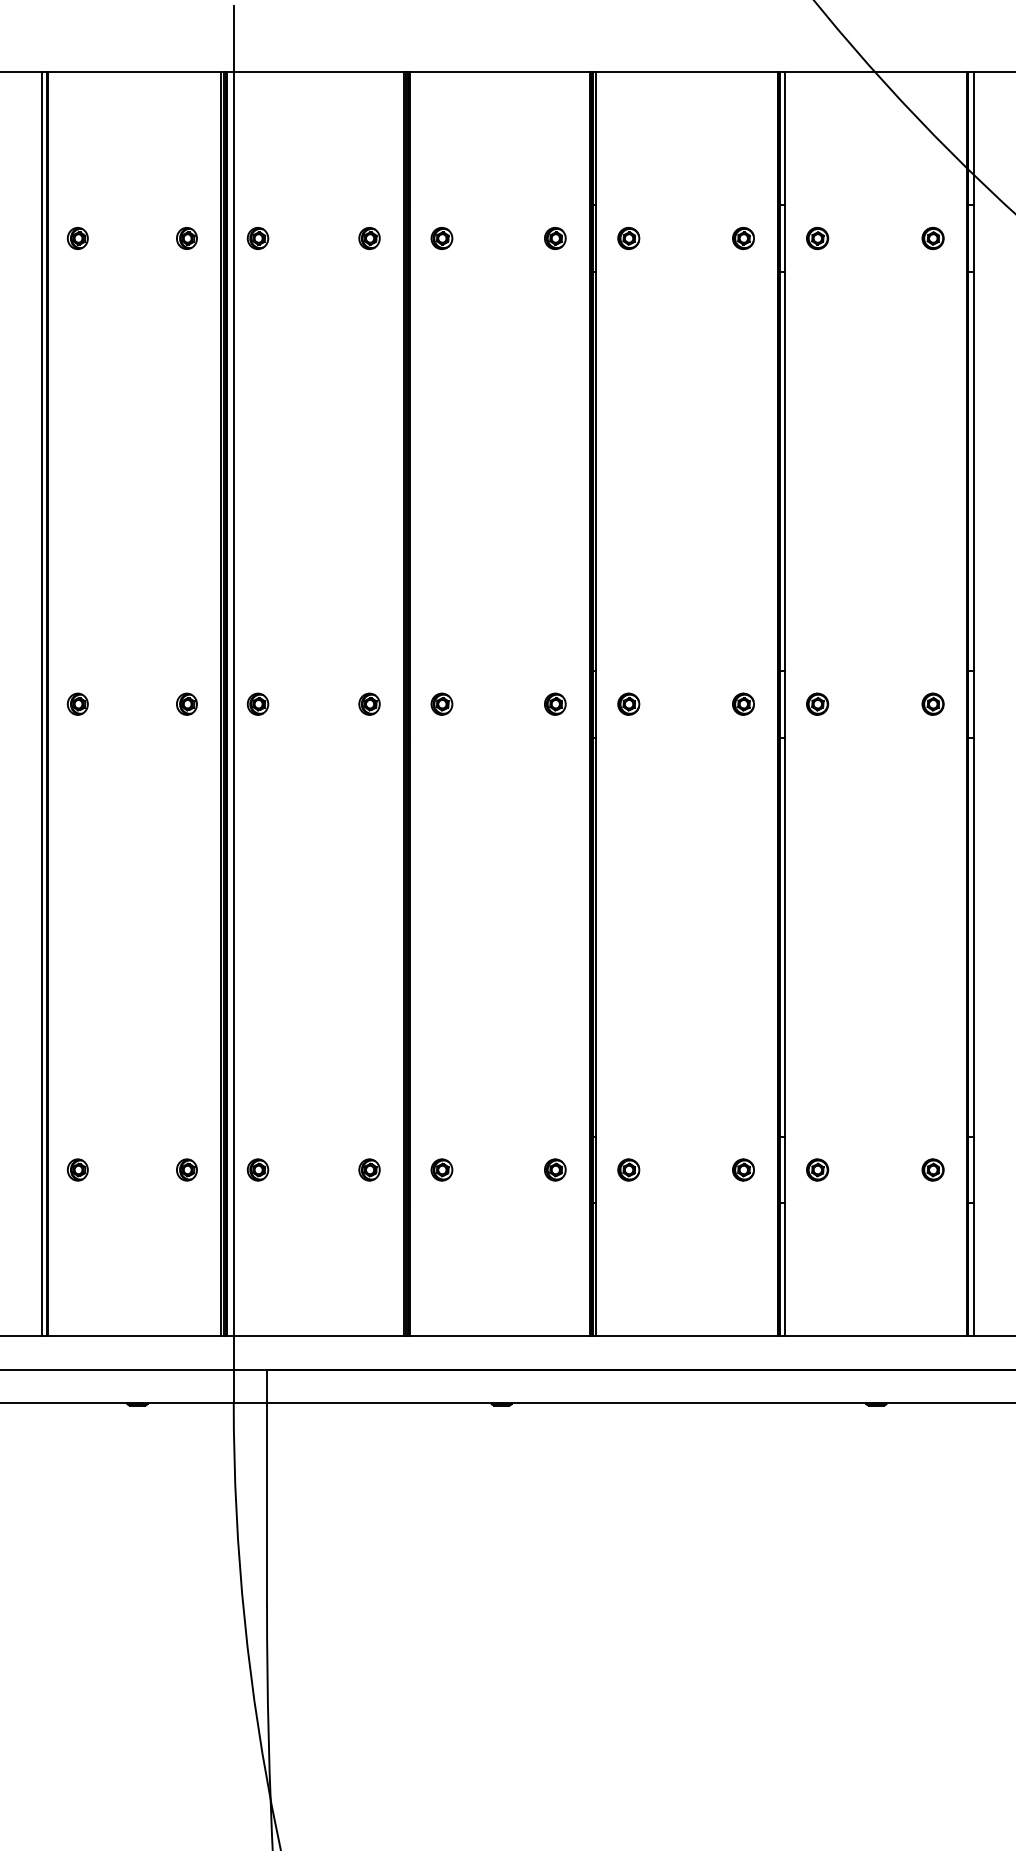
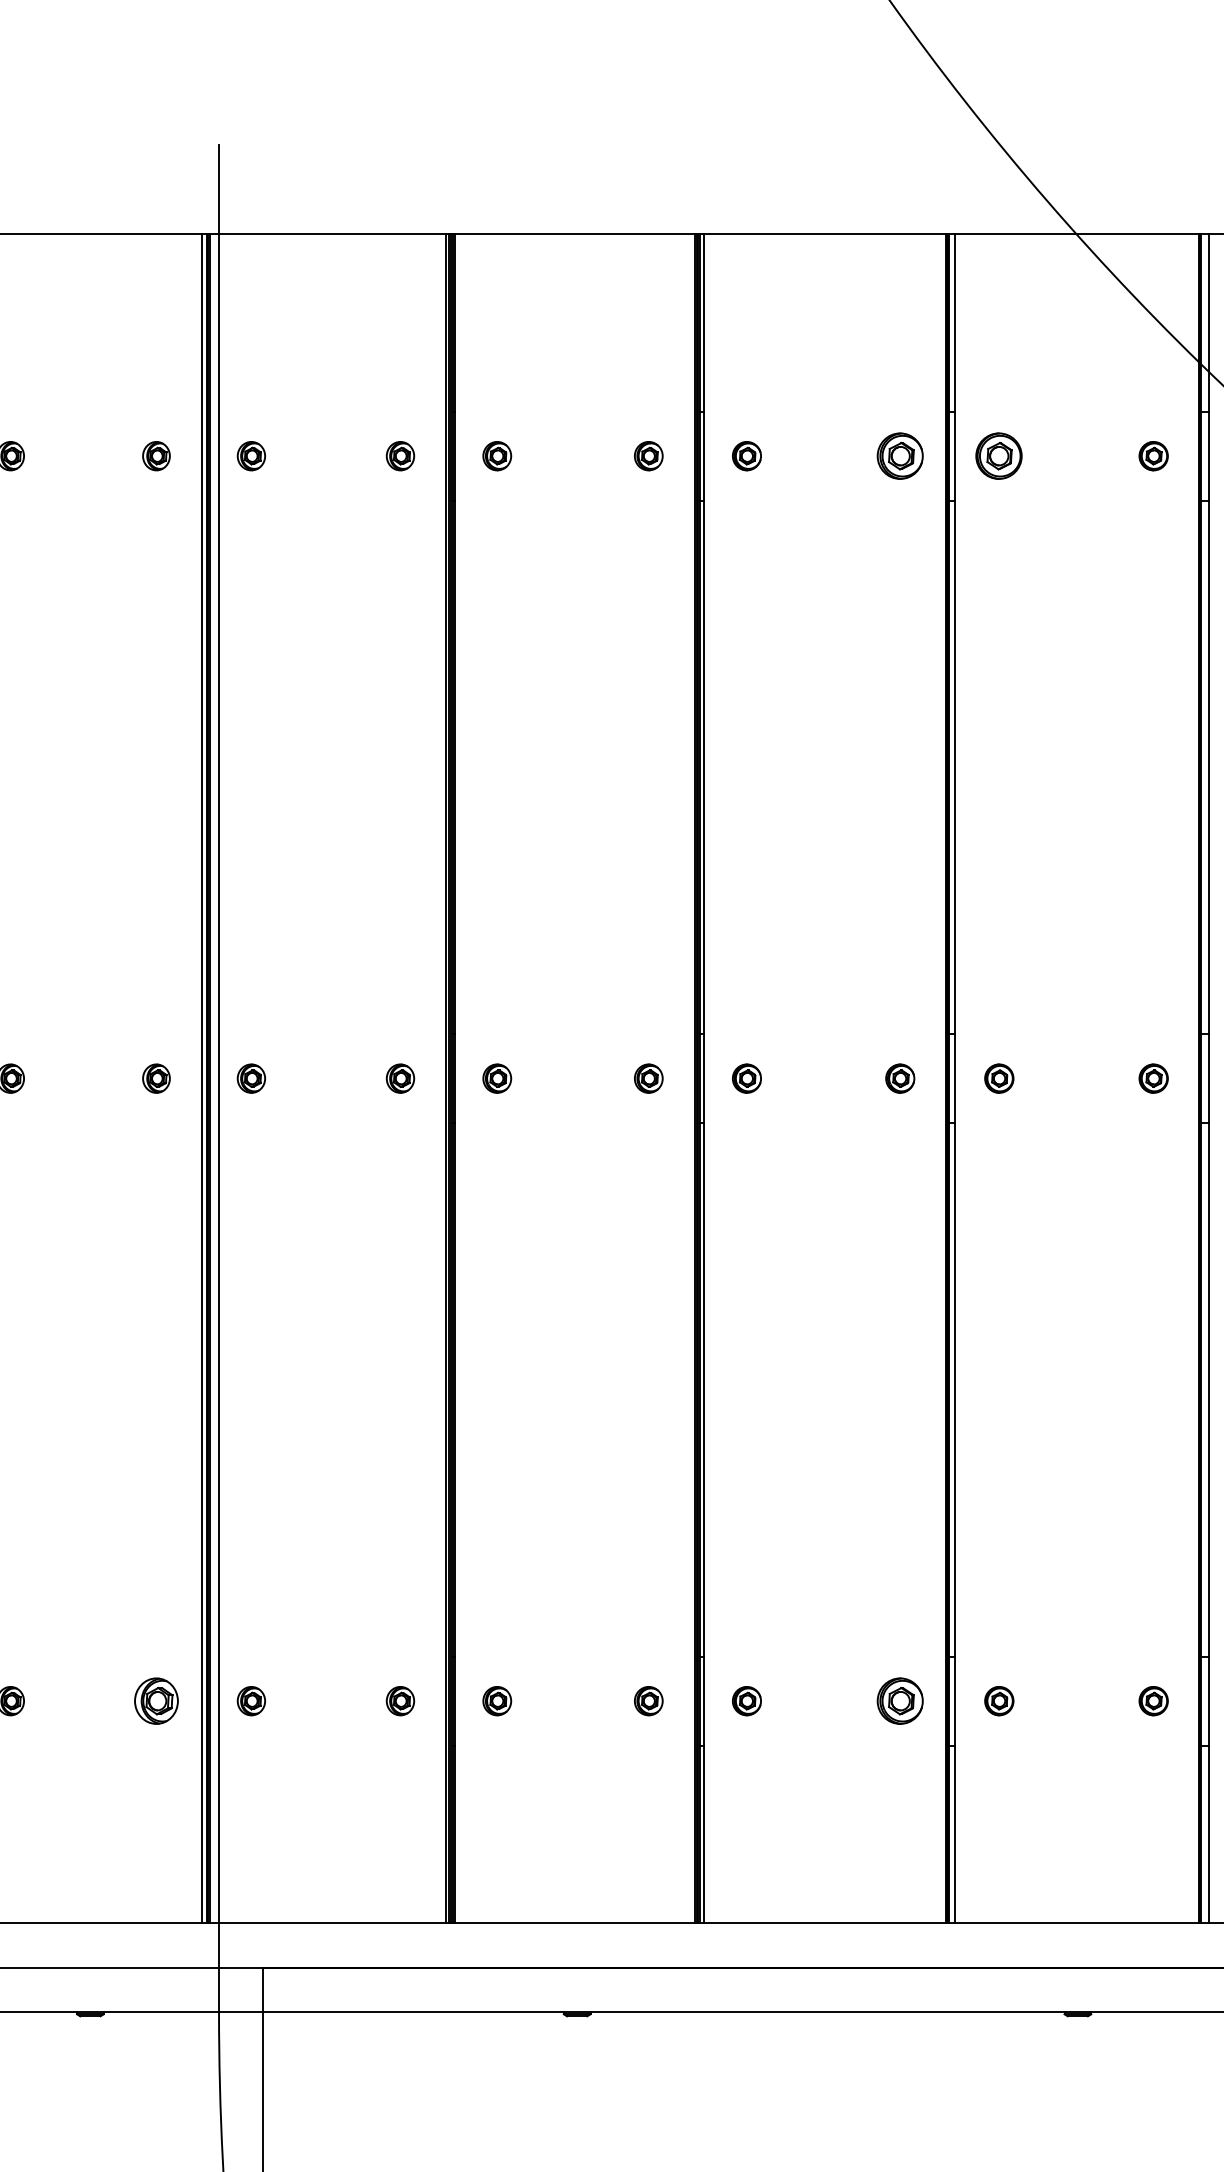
part: (743, 238) -> (900, 456), size x1.6
part: (817, 238) -> (999, 456), size x1.6
part: (186, 1169) -> (155, 1700), size x1.6
part: (743, 1169) -> (900, 1700), size x1.6

